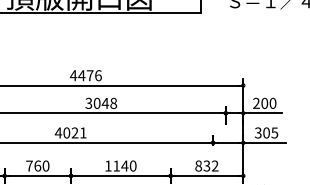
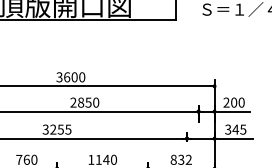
text: (85, 75) -> (70, 77), 4476 -> 3600
text: (101, 103) -> (85, 102), 3048 -> 2850
text: (70, 132) -> (56, 129), 4021 -> 3255
text: (266, 132) -> (235, 129), 305 -> 345

